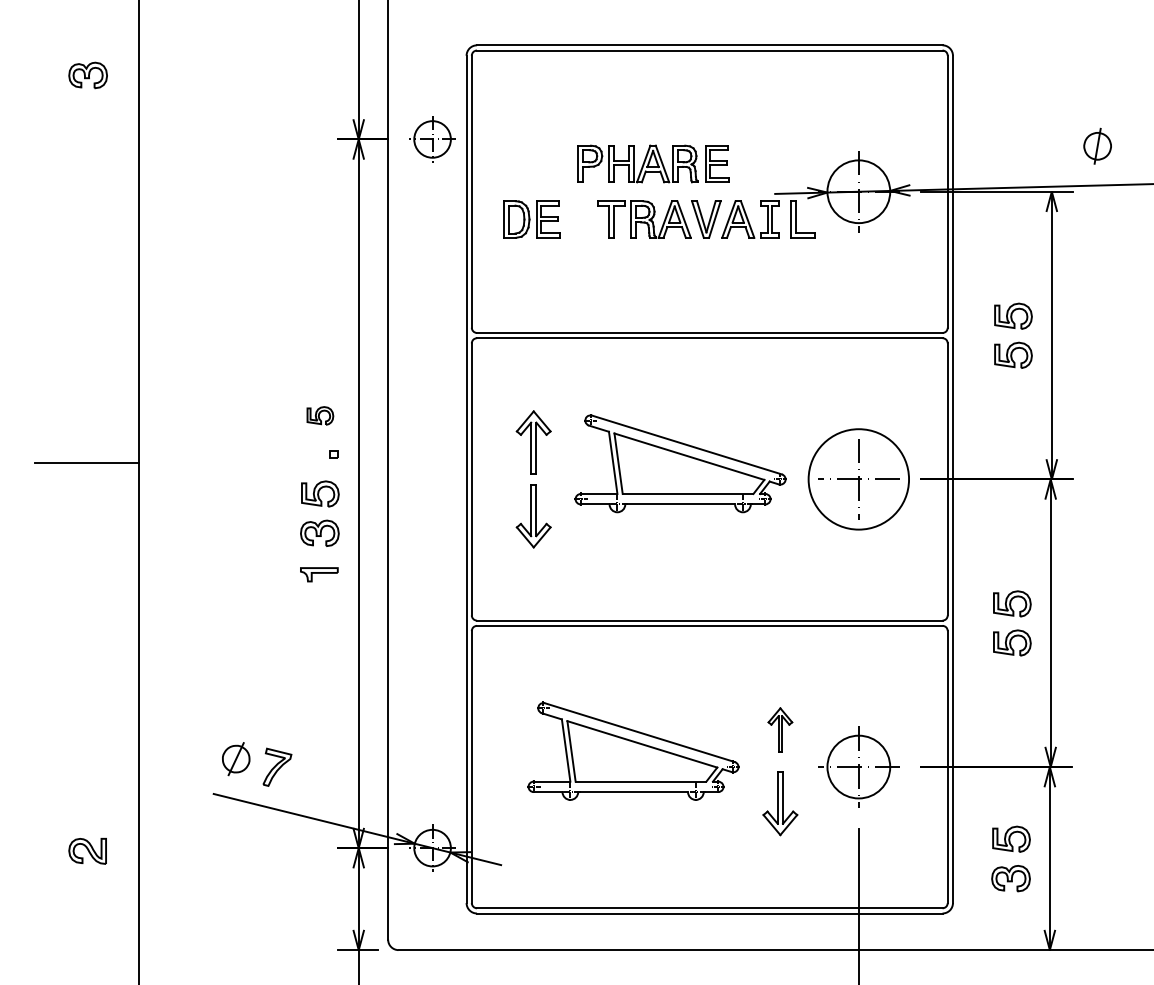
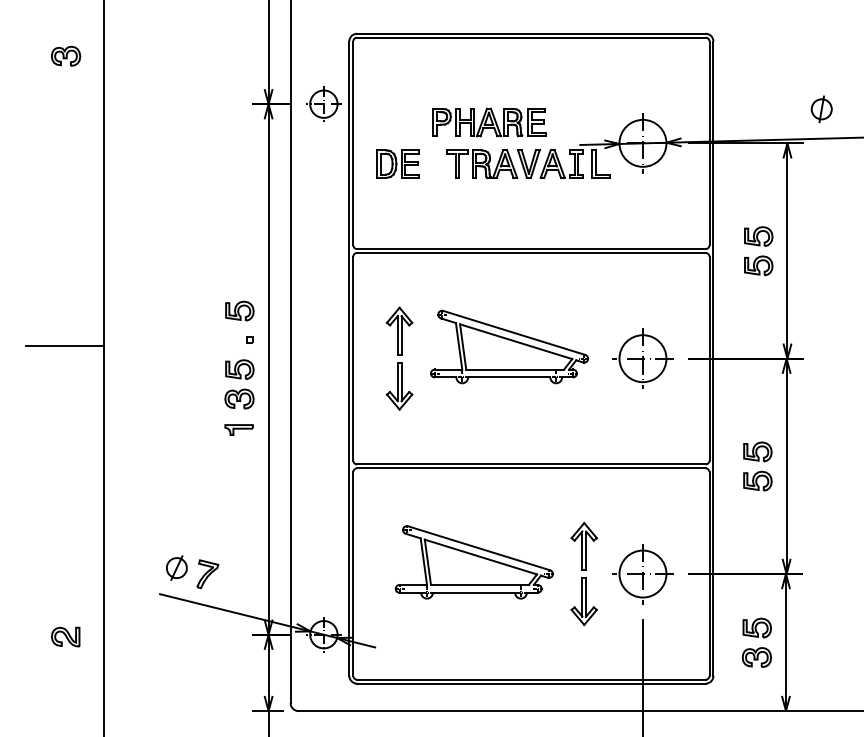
part: (320, 415) -> (239, 310), size x1.43
circle: (858, 479) -> (642, 358), size x0.62
part: (780, 729) -> (584, 545), size x1.43

